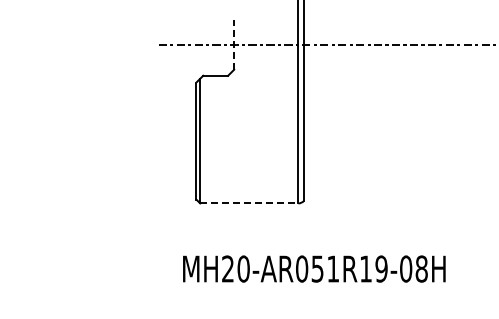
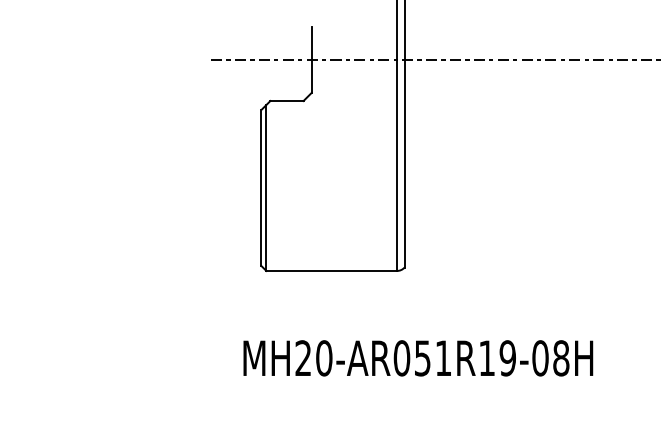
line: (234, 44) -> (312, 59), dashed -> solid
line: (249, 203) -> (332, 271), dashed -> solid

